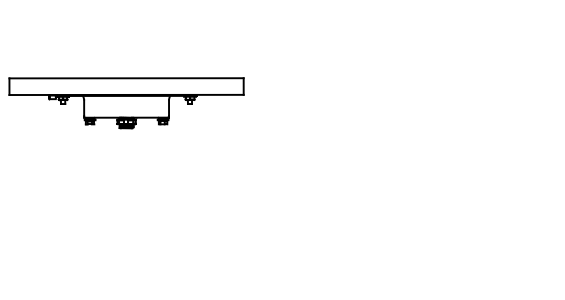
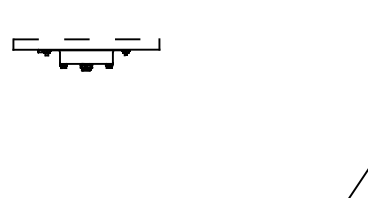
line: (126, 78) -> (86, 39), solid -> dashed

